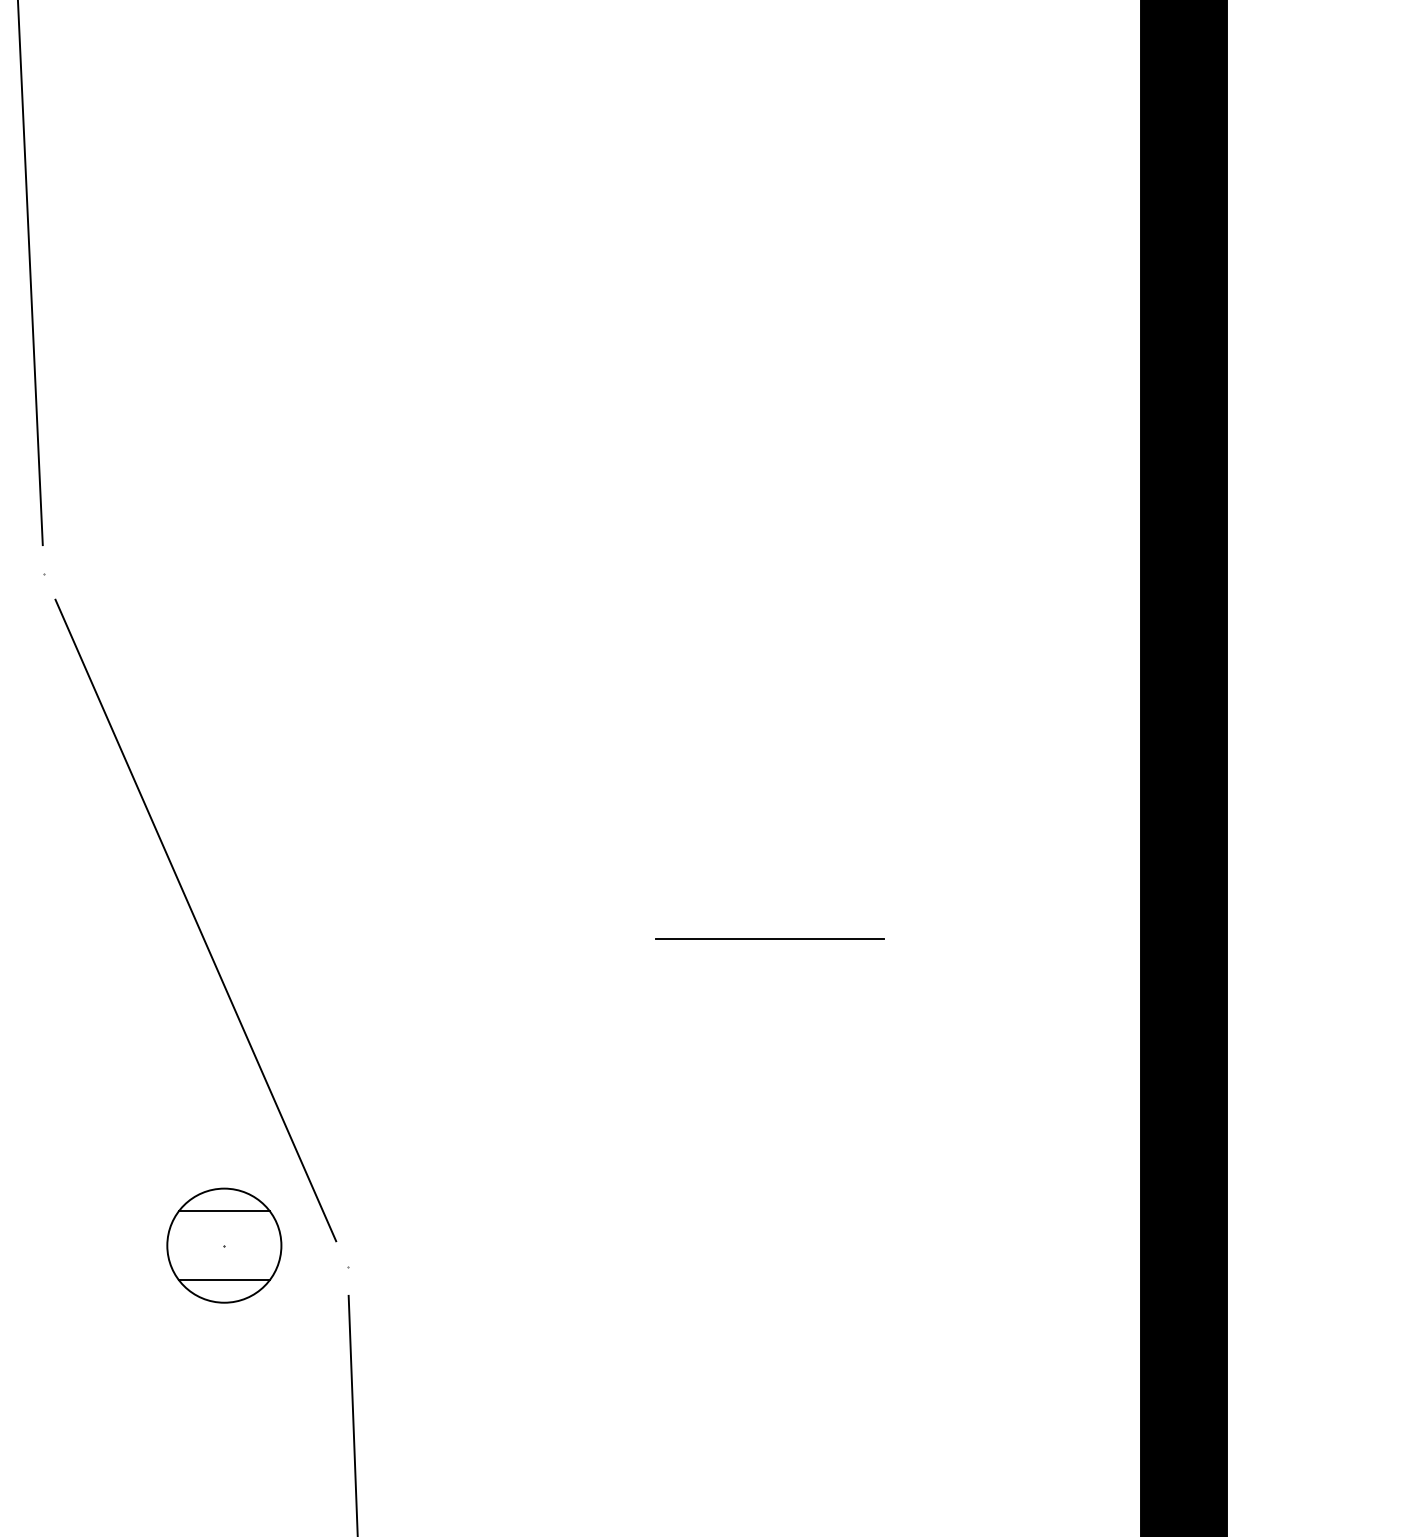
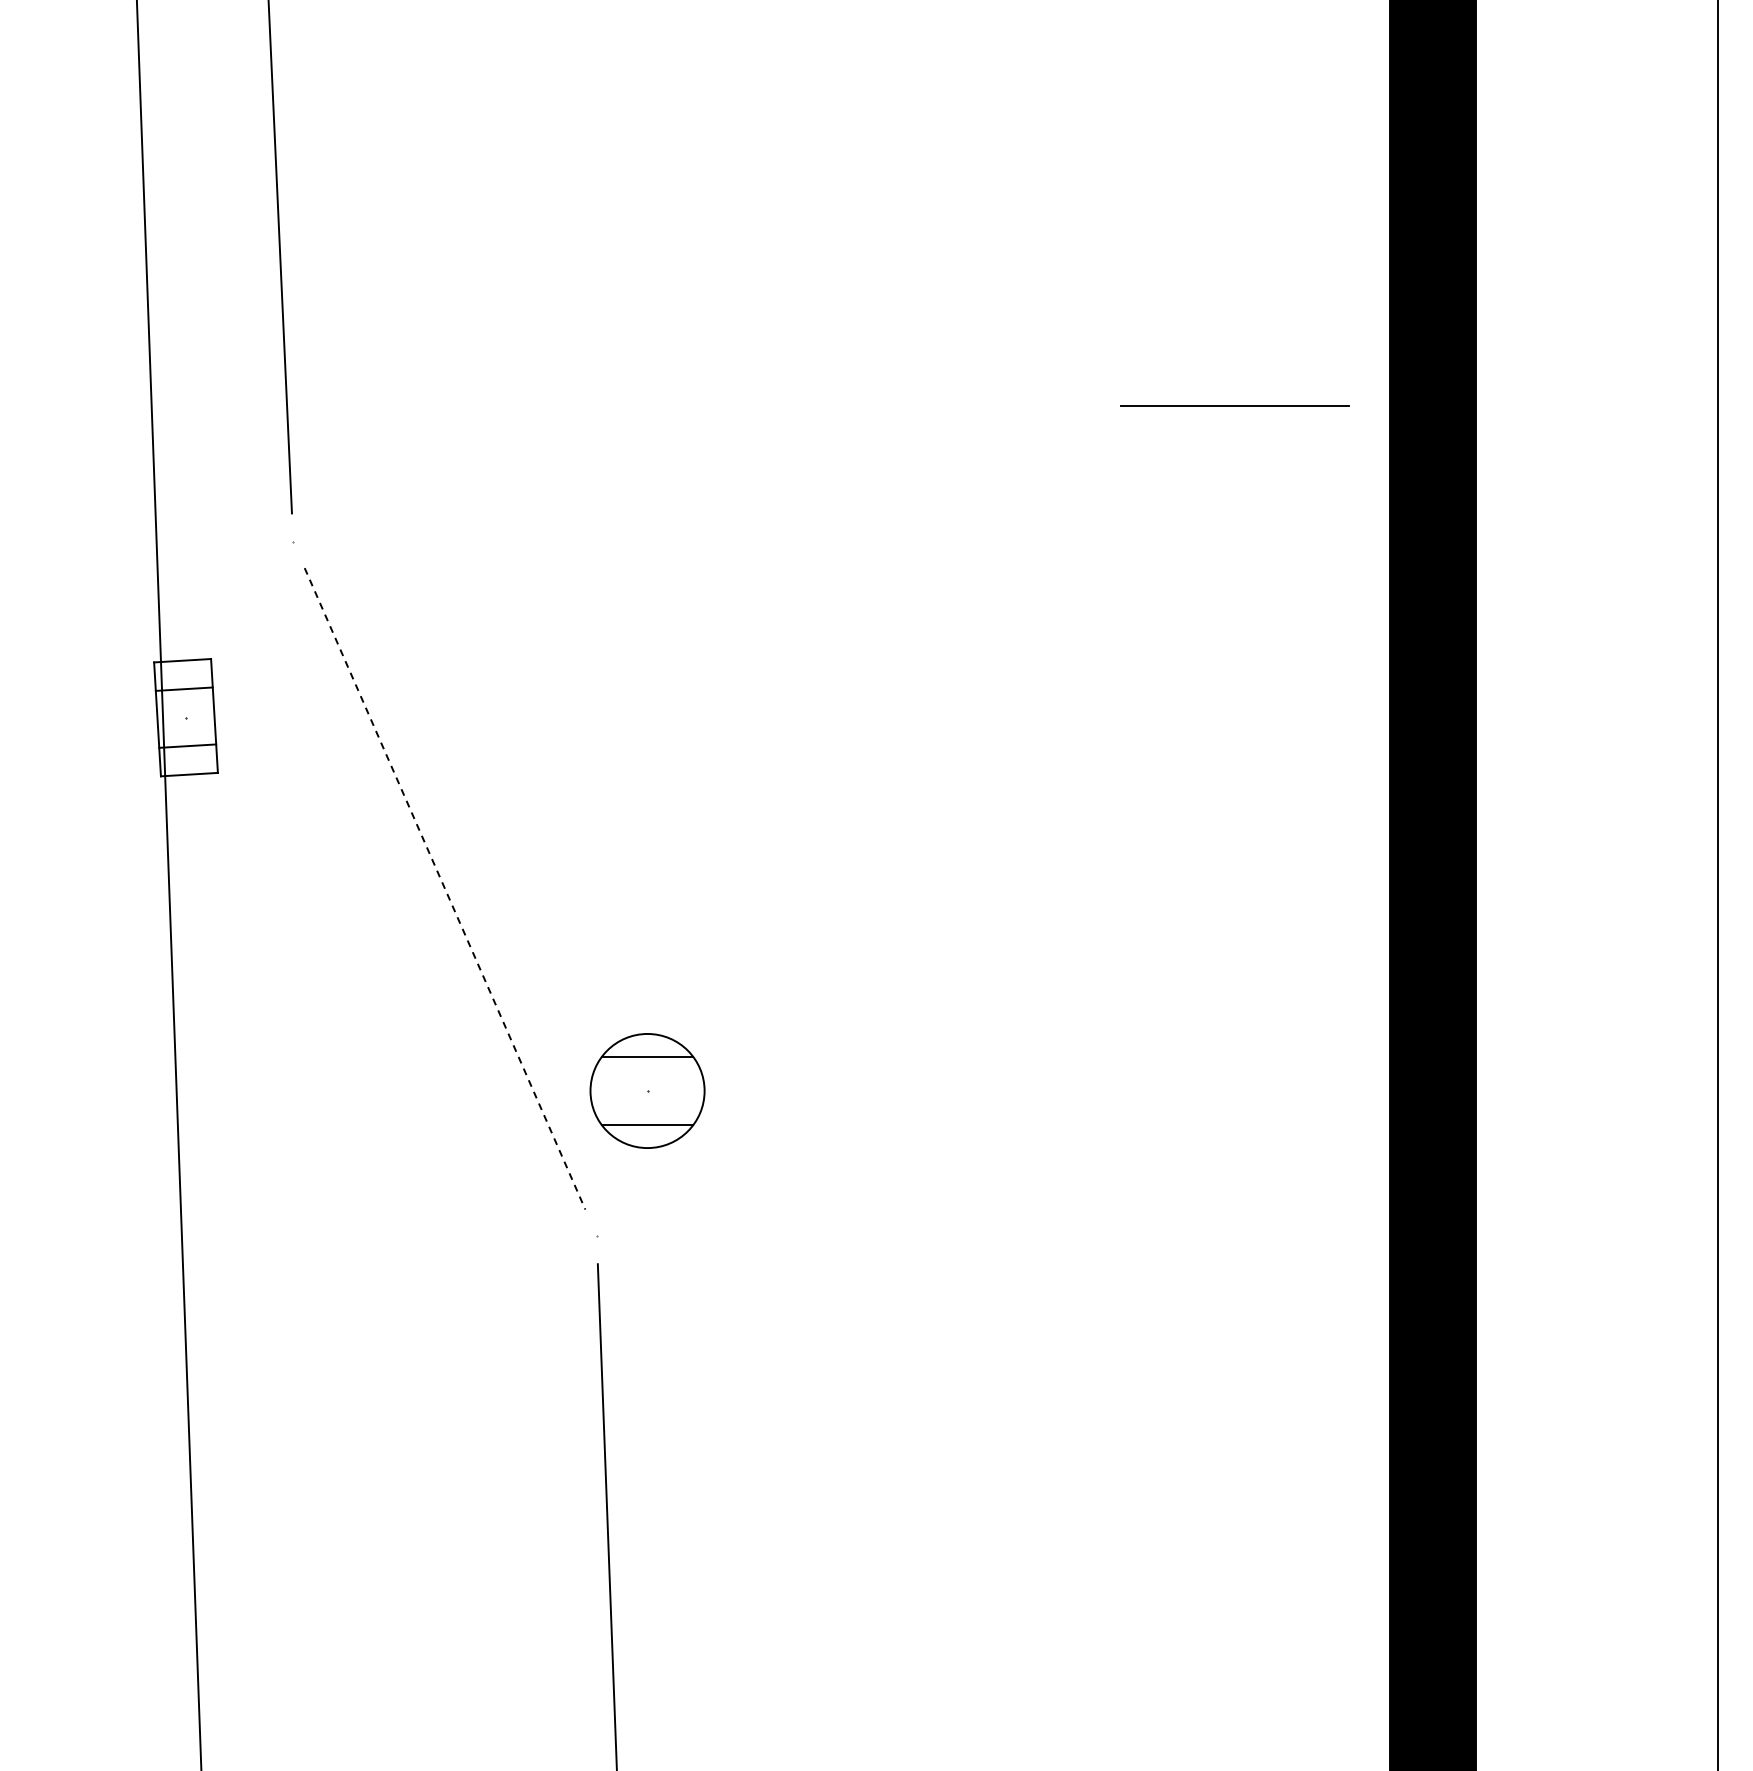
line: (196, 921) -> (445, 889), solid -> dashed
line: (769, 938) -> (1234, 405), moved
part: (224, 1245) -> (647, 1090), moved

